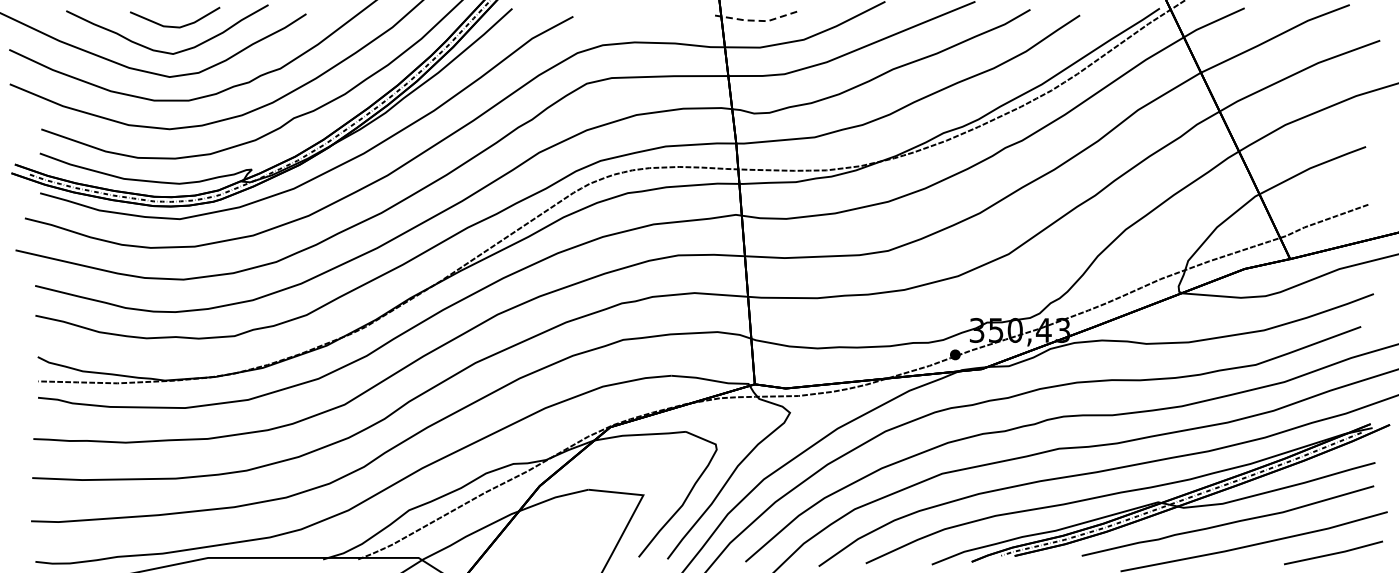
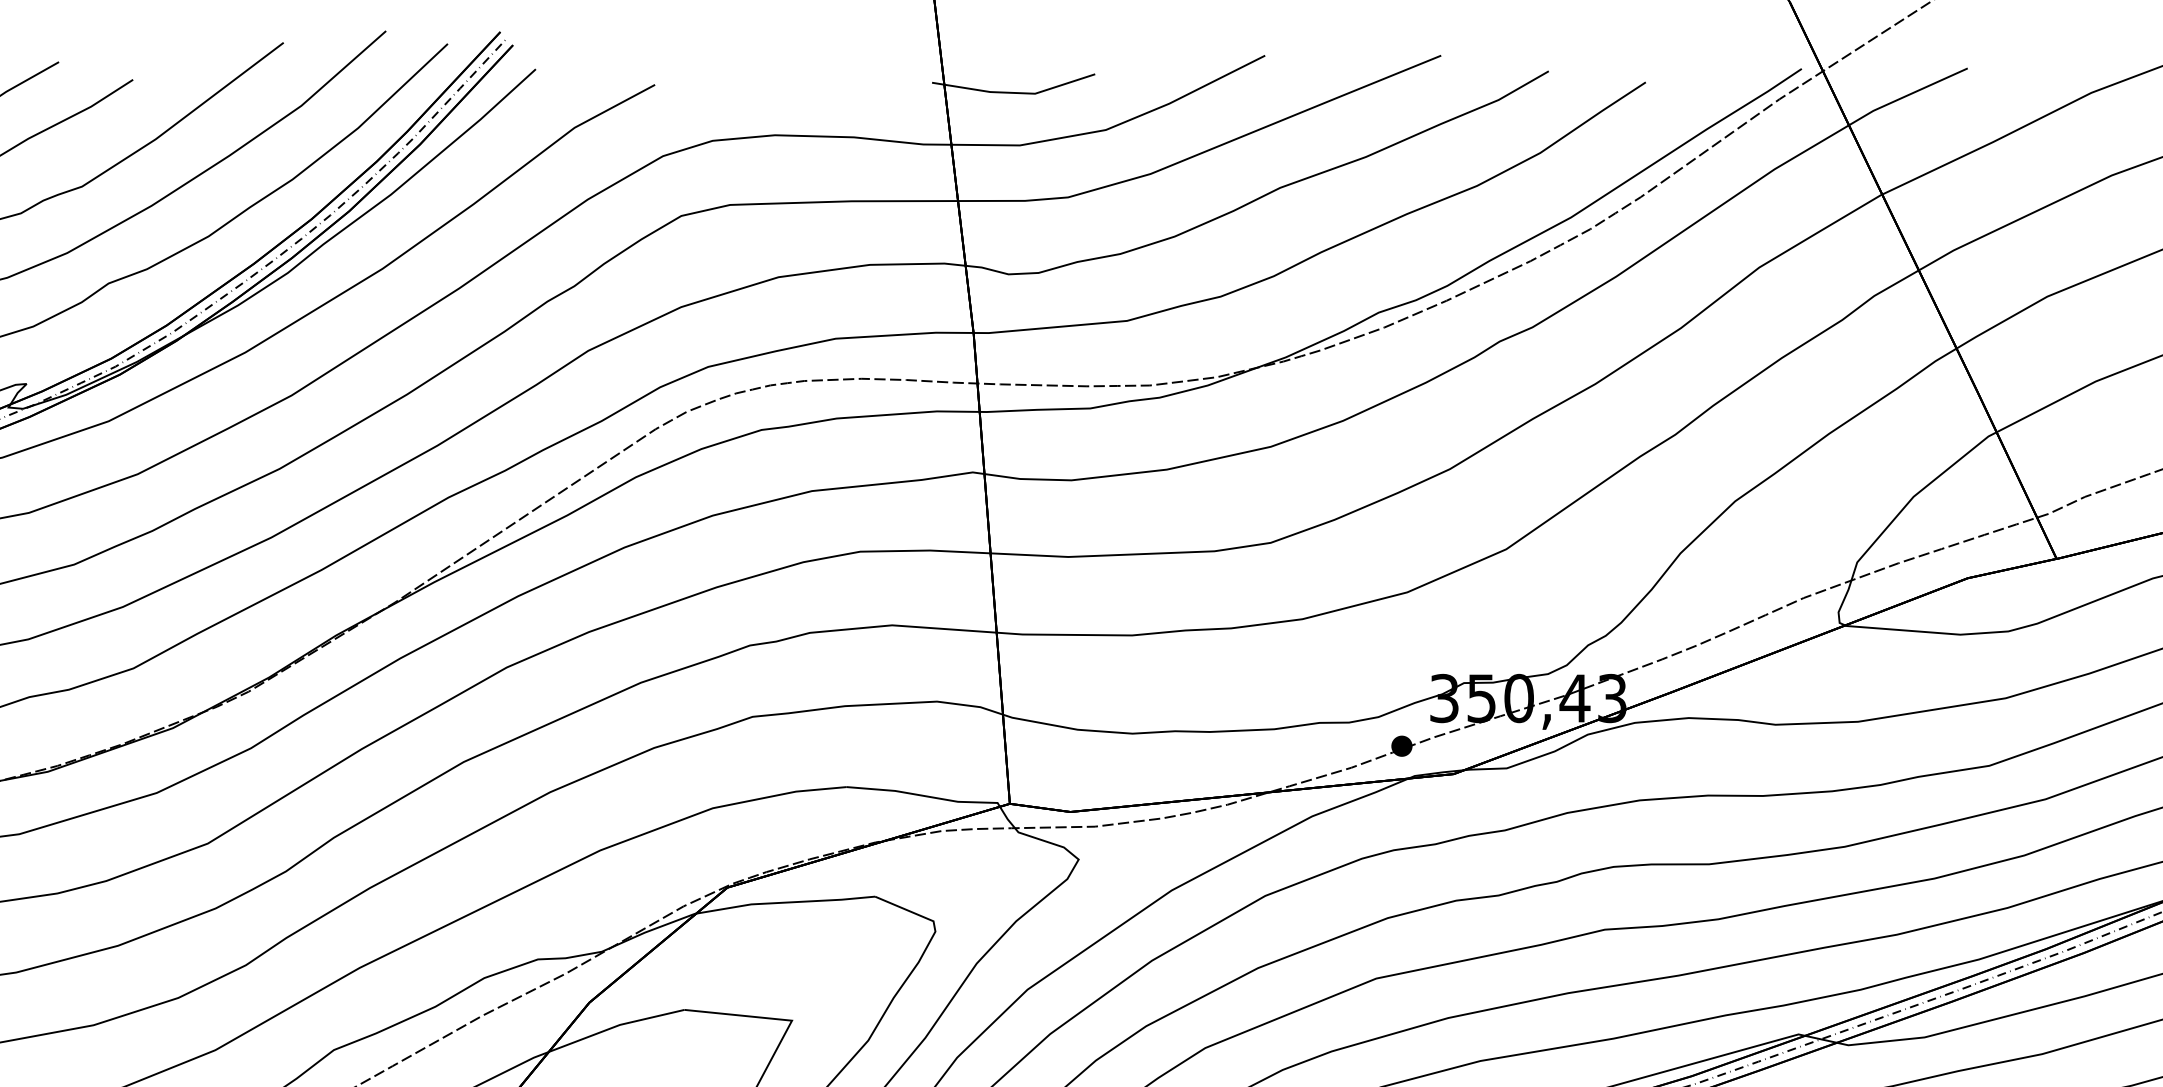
line: (757, 20) -> (1015, 92), dashed -> solid

